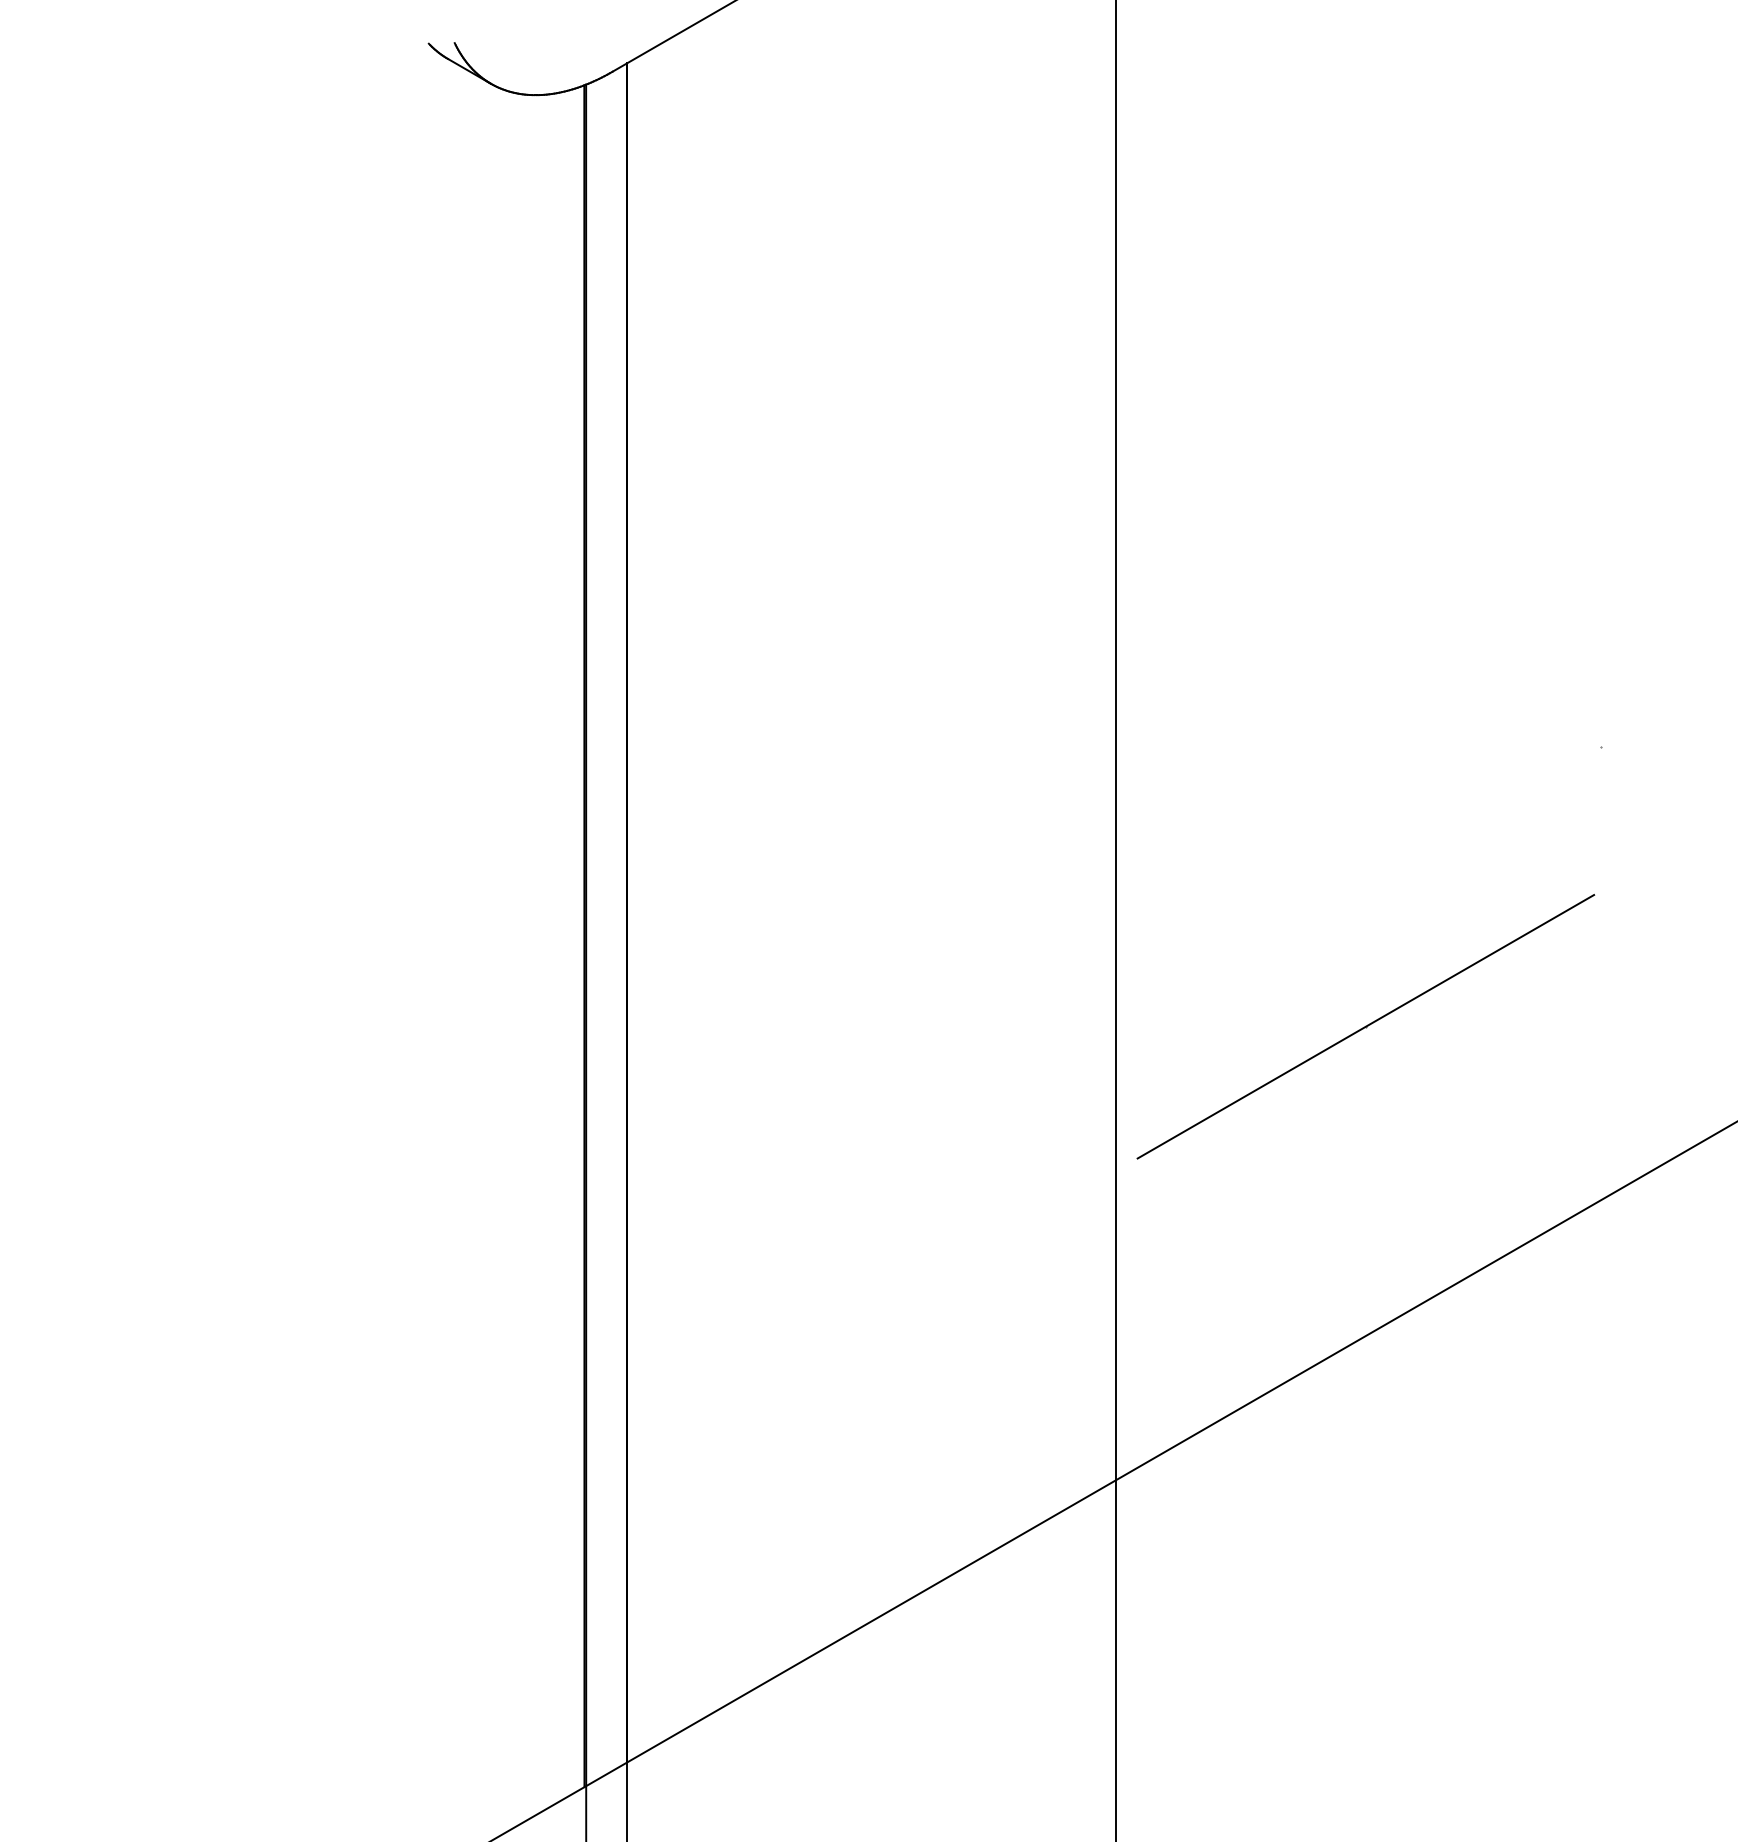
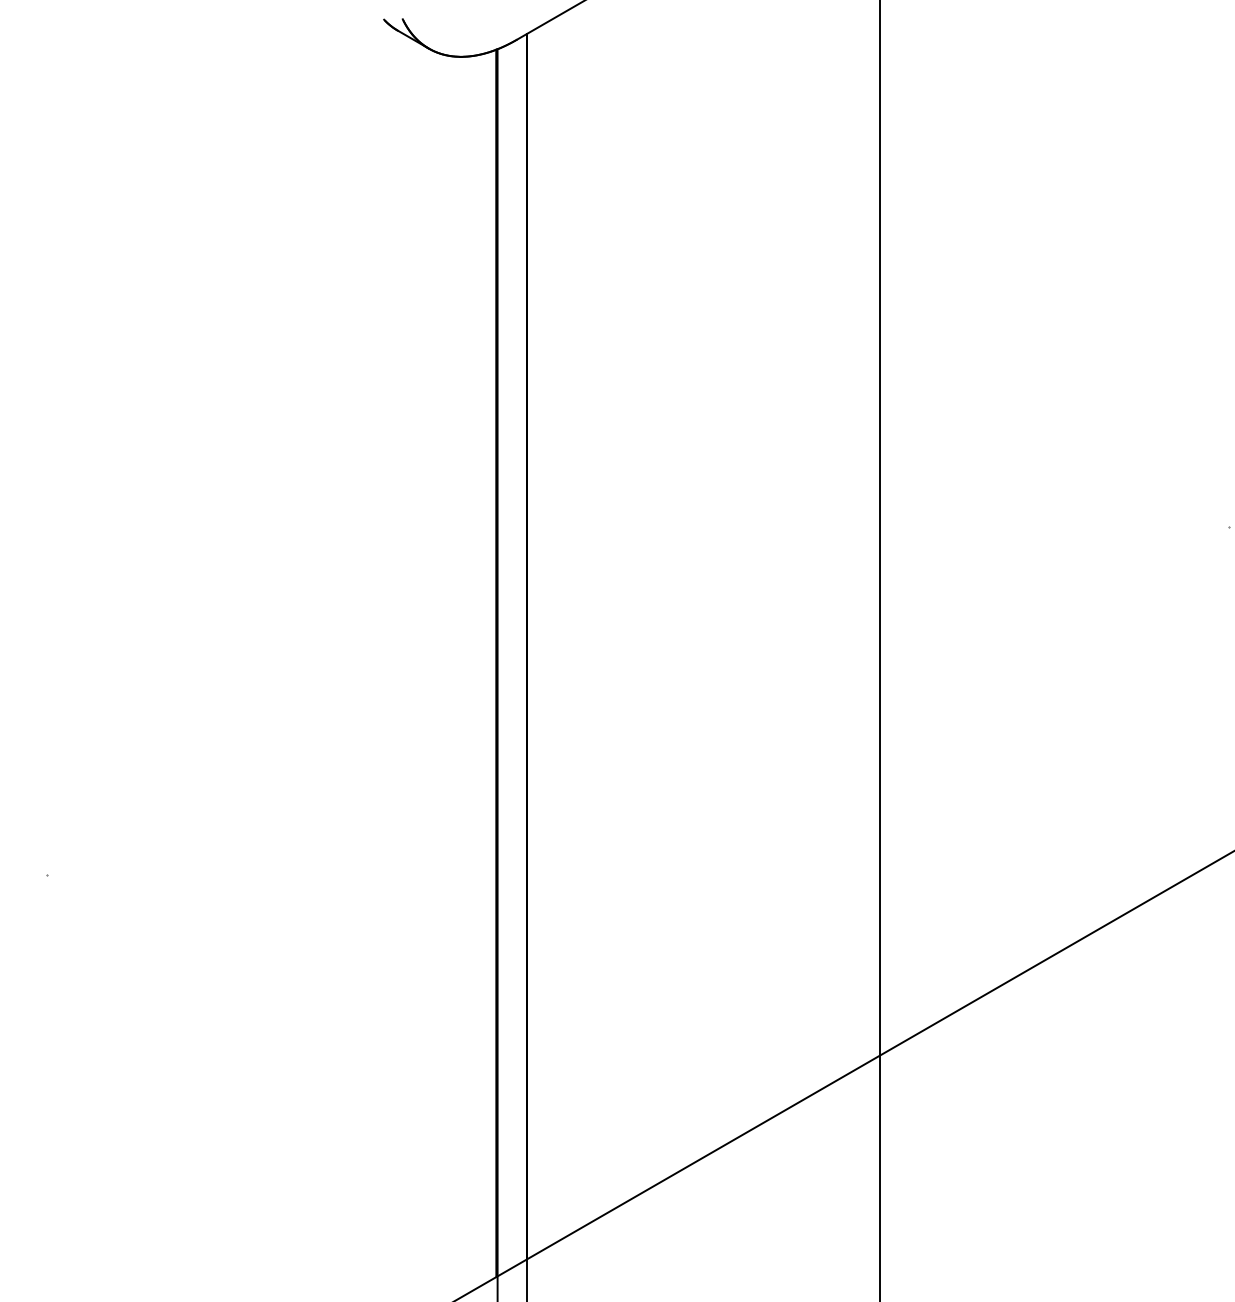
line: (1365, 1026) -> (1059, 728), removed

